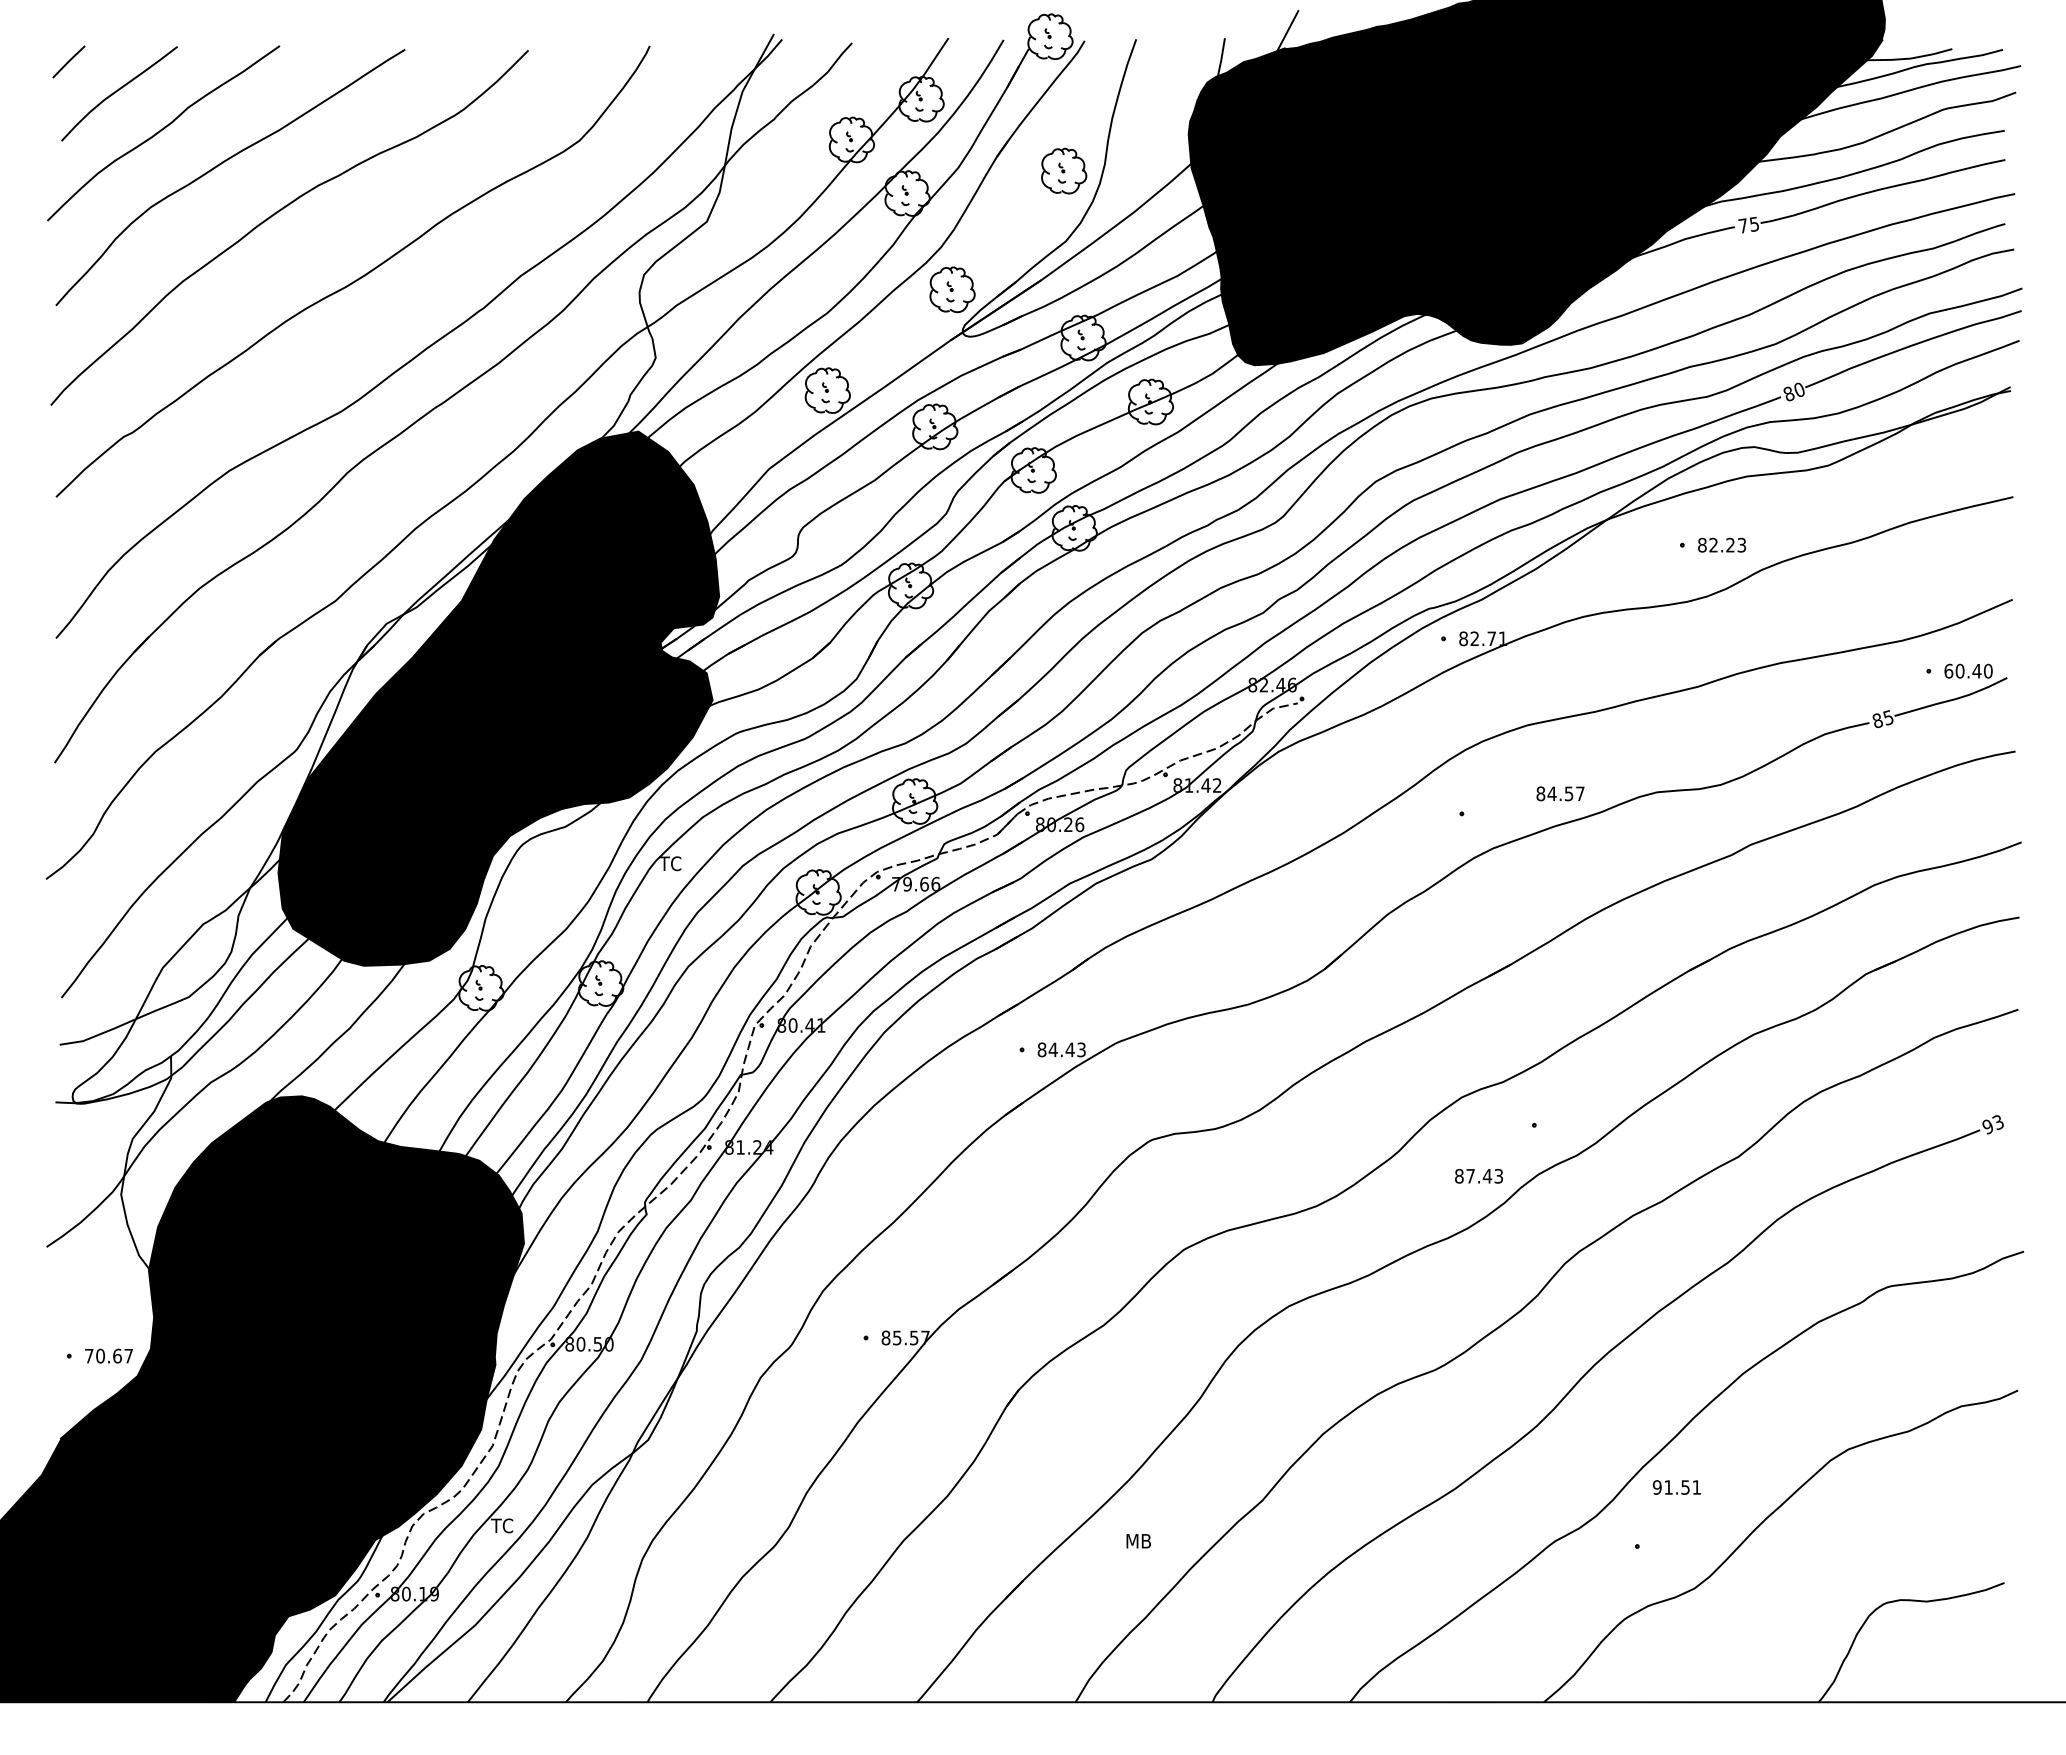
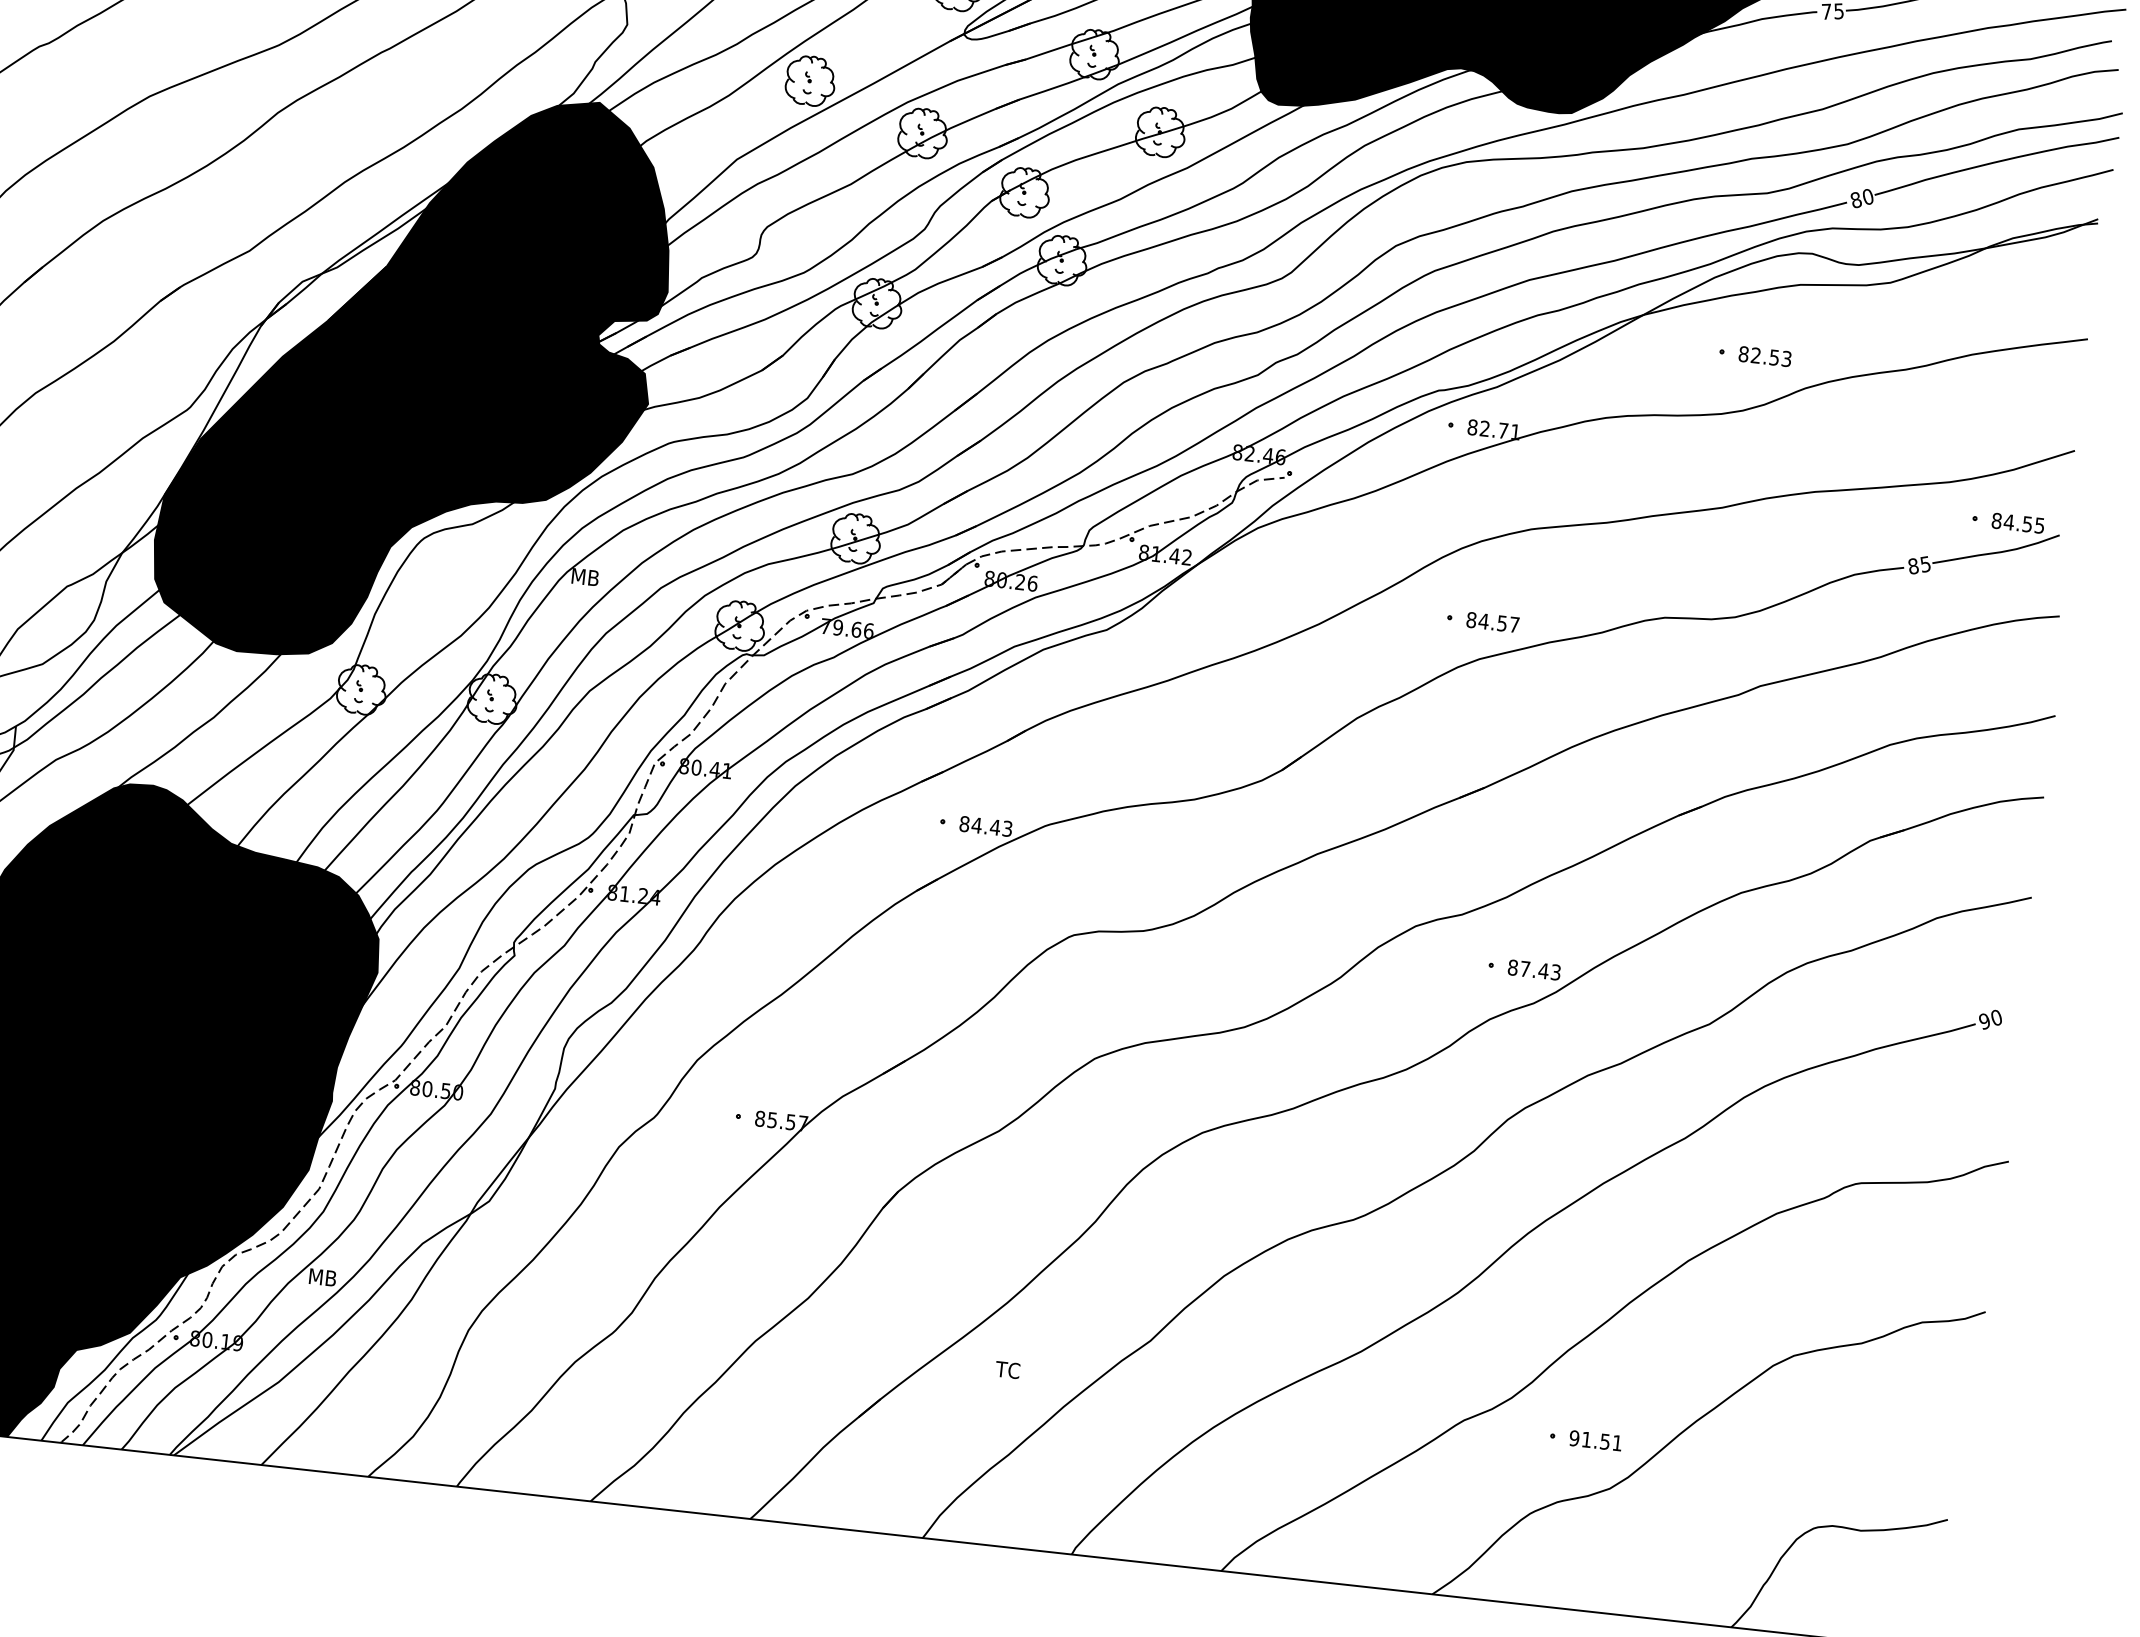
text: (1730, 544) -> (1774, 356), 82.23 -> 82.53
text: (1968, 670) -> (2018, 522), 60.40 -> 84.55
text: (1560, 793) -> (1492, 622), moved
text: (672, 863) -> (584, 576), TC -> MB
text: (1997, 1122) -> (1995, 1017), 93 -> 90
text: (1478, 1176) -> (1533, 970), moved
text: (1676, 1487) -> (1595, 1440), moved
text: (503, 1525) -> (321, 1276), TC -> MB
text: (1137, 1540) -> (1009, 1369), MB -> TC

